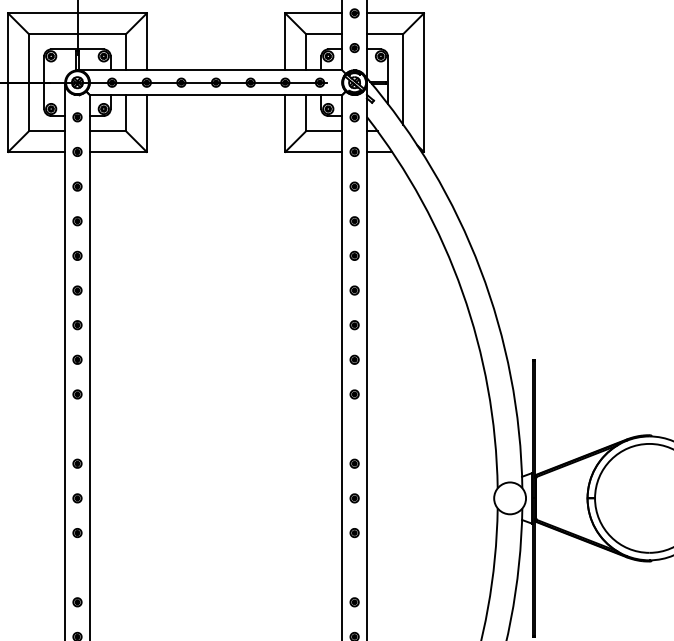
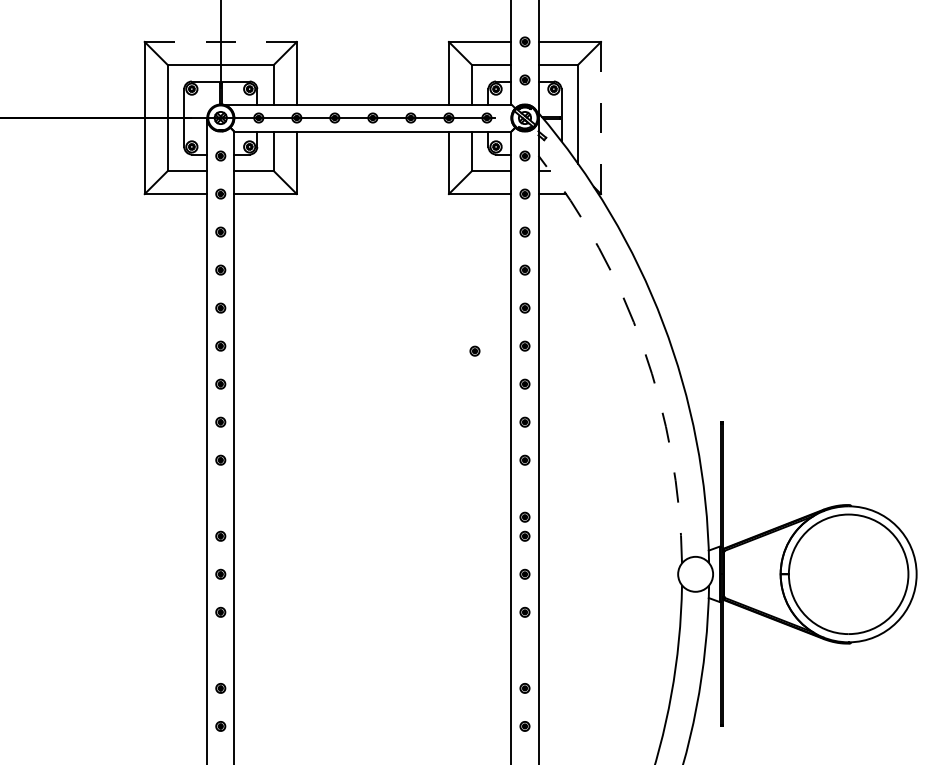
line: (77, 12) -> (220, 41), solid -> dashed
line: (424, 82) -> (601, 117), solid -> dashed
arc: (462, 291) -> (643, 347), solid -> dashed
part: (308, 294) -> (474, 350), added
part: (354, 445) -> (524, 516), added

